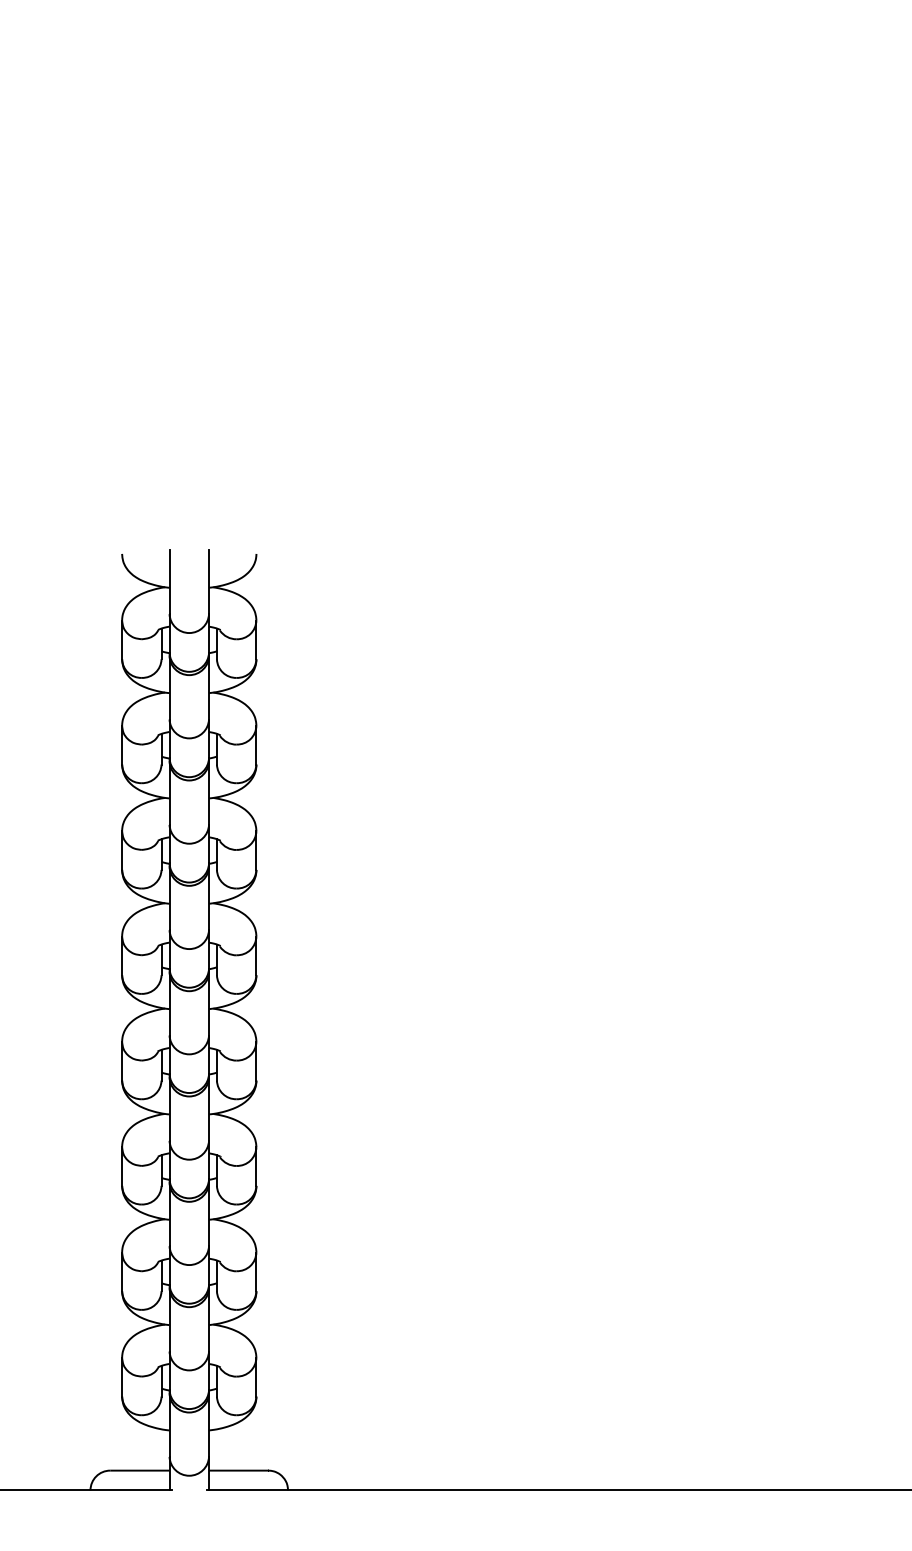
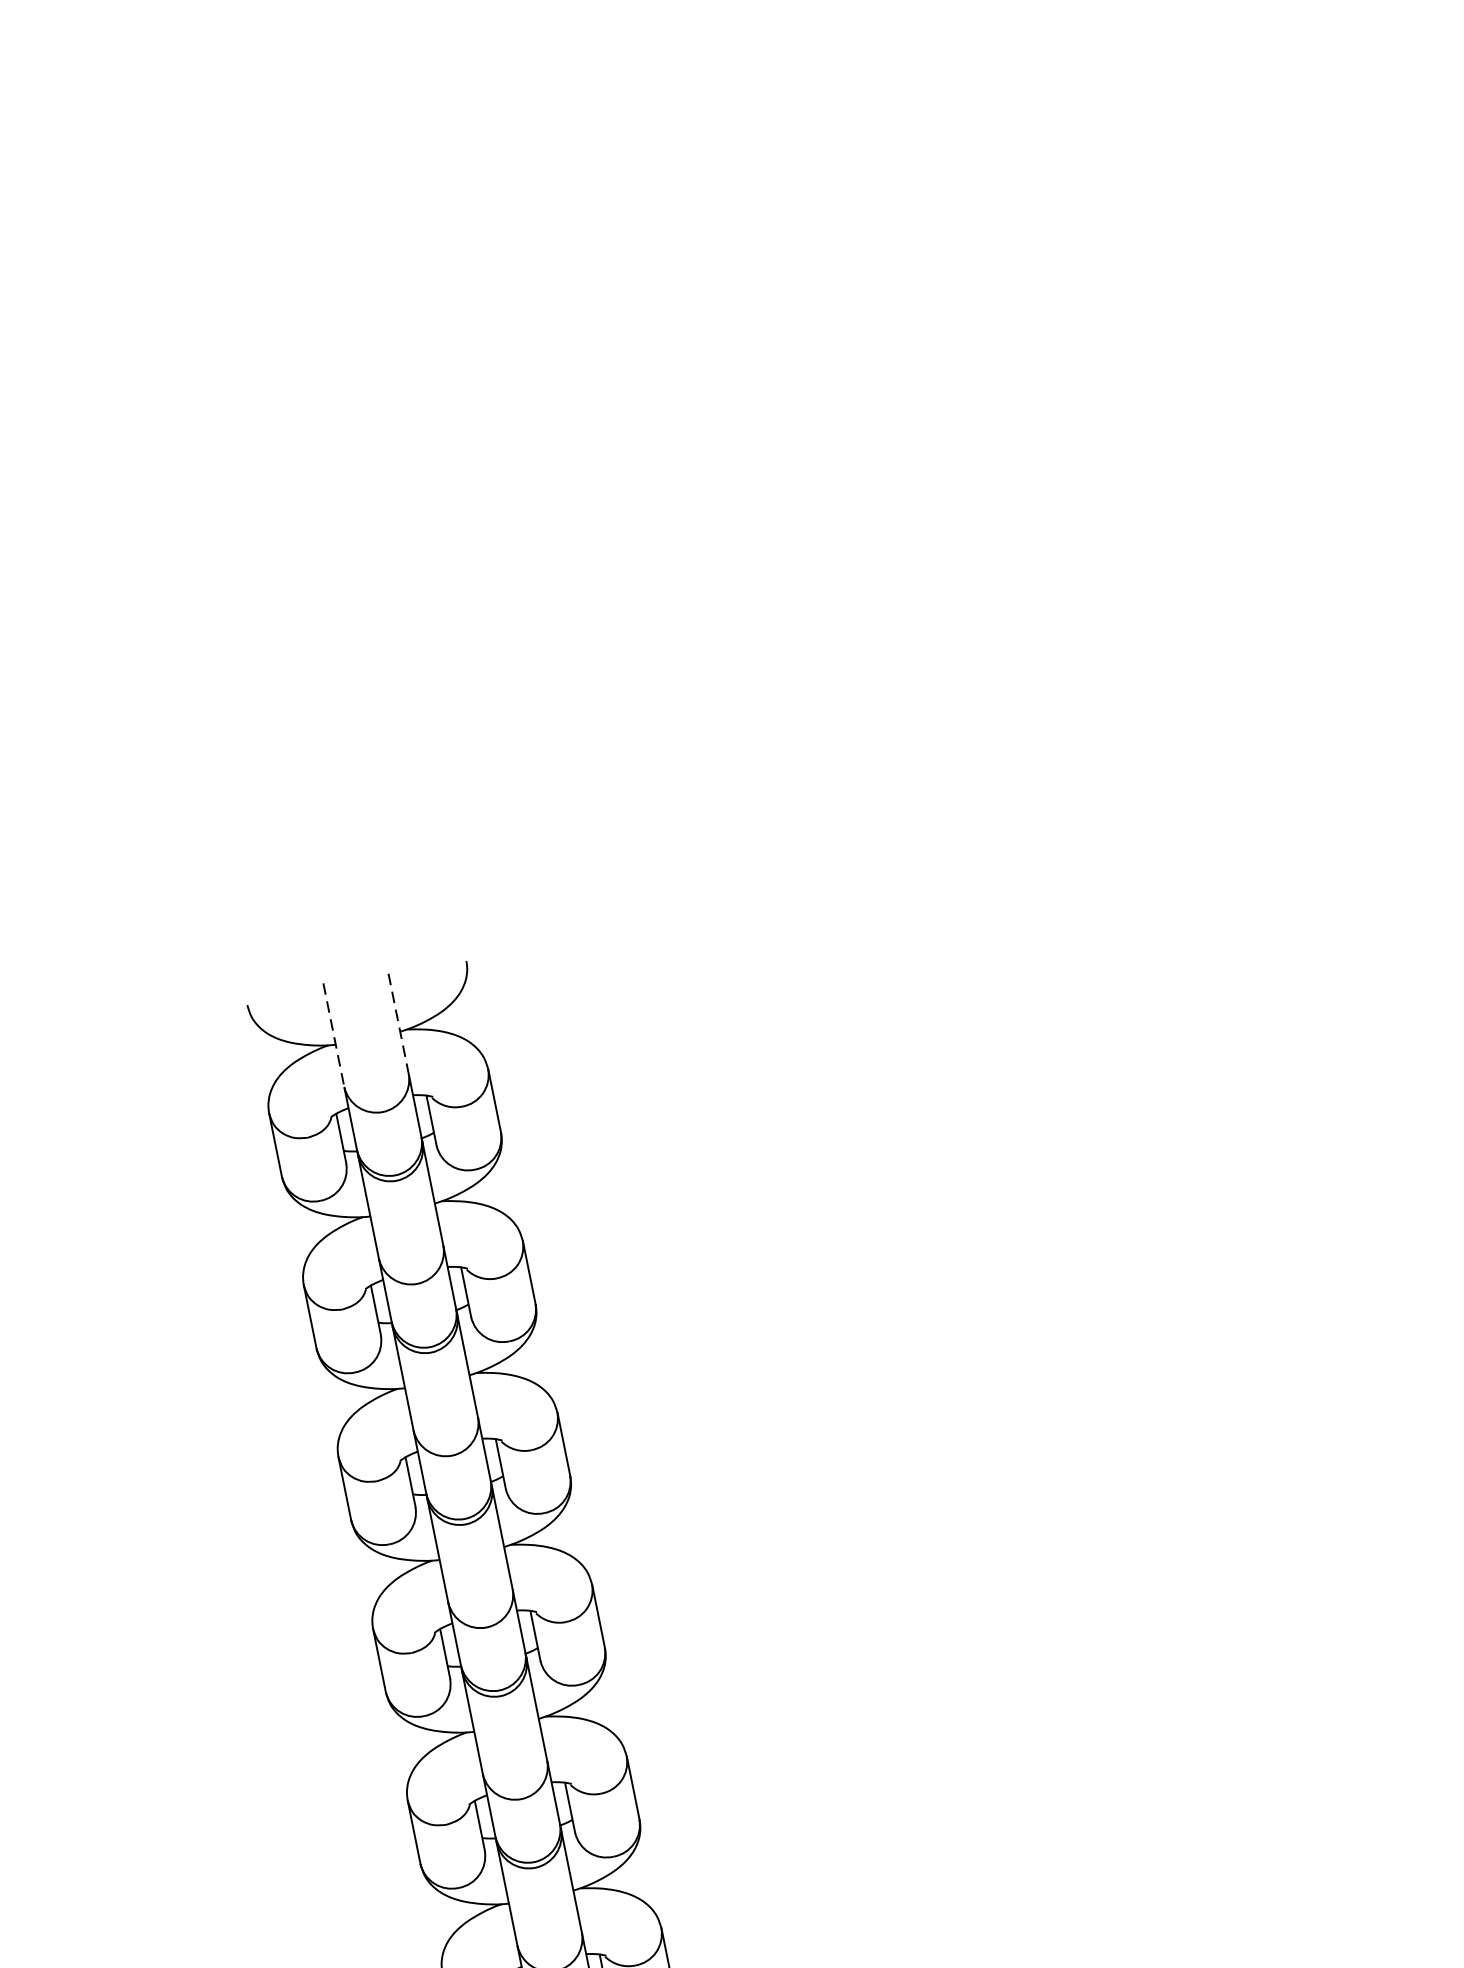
line: (209, 581) -> (398, 1021), solid -> dashed
line: (169, 582) -> (333, 1036), solid -> dashed

